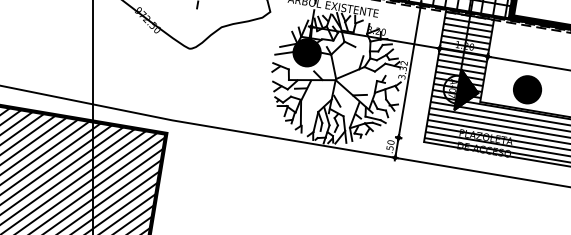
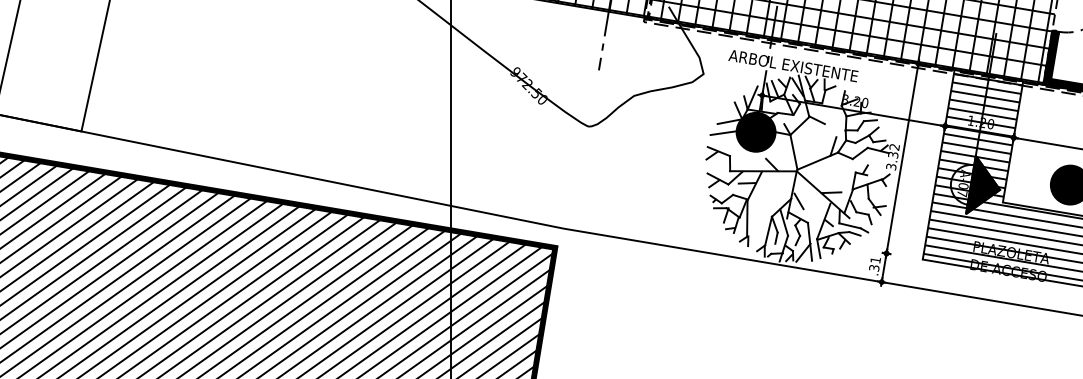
text: (390, 144) -> (874, 263), .50 -> .31

